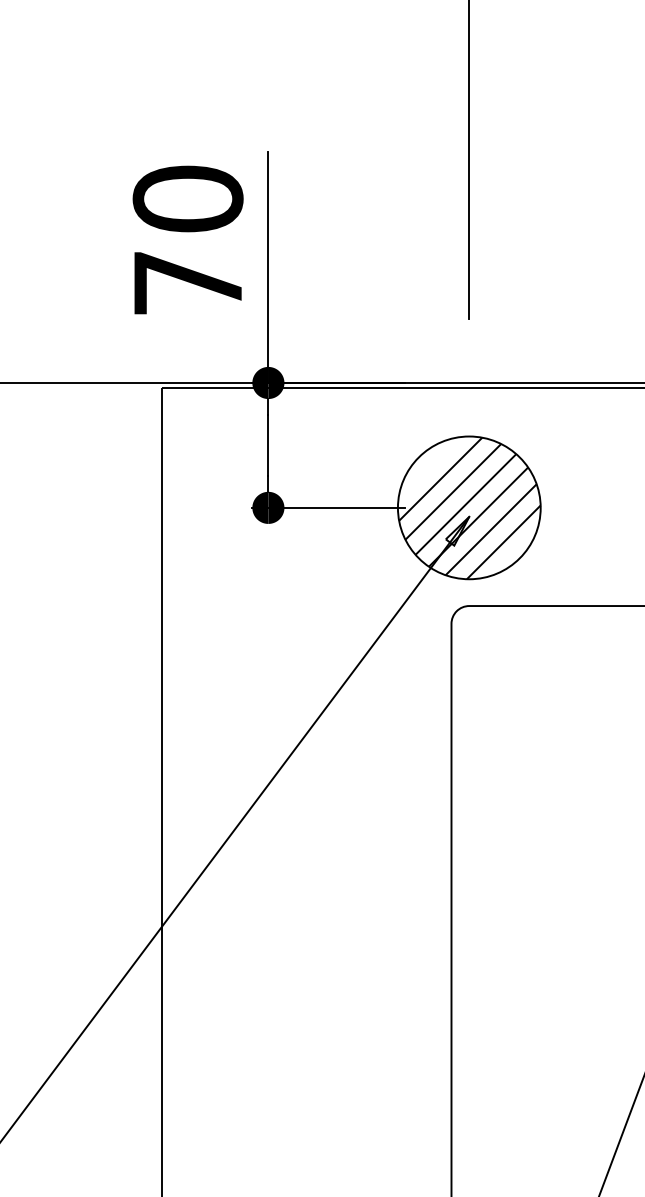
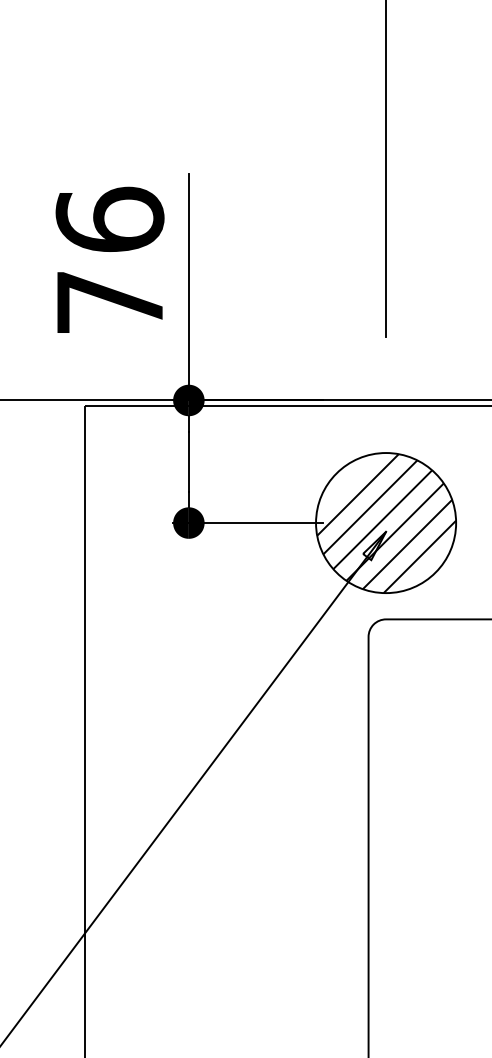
text: (187, 198) -> (109, 219), 70 -> 76

